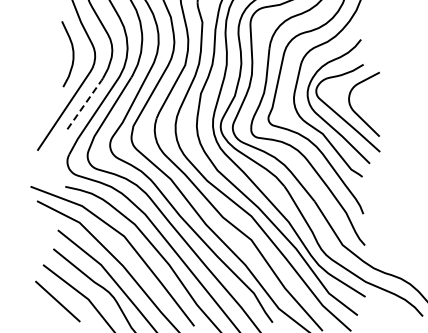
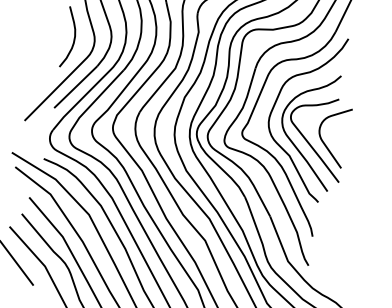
line: (84, 104) -> (75, 86), dashed -> solid

